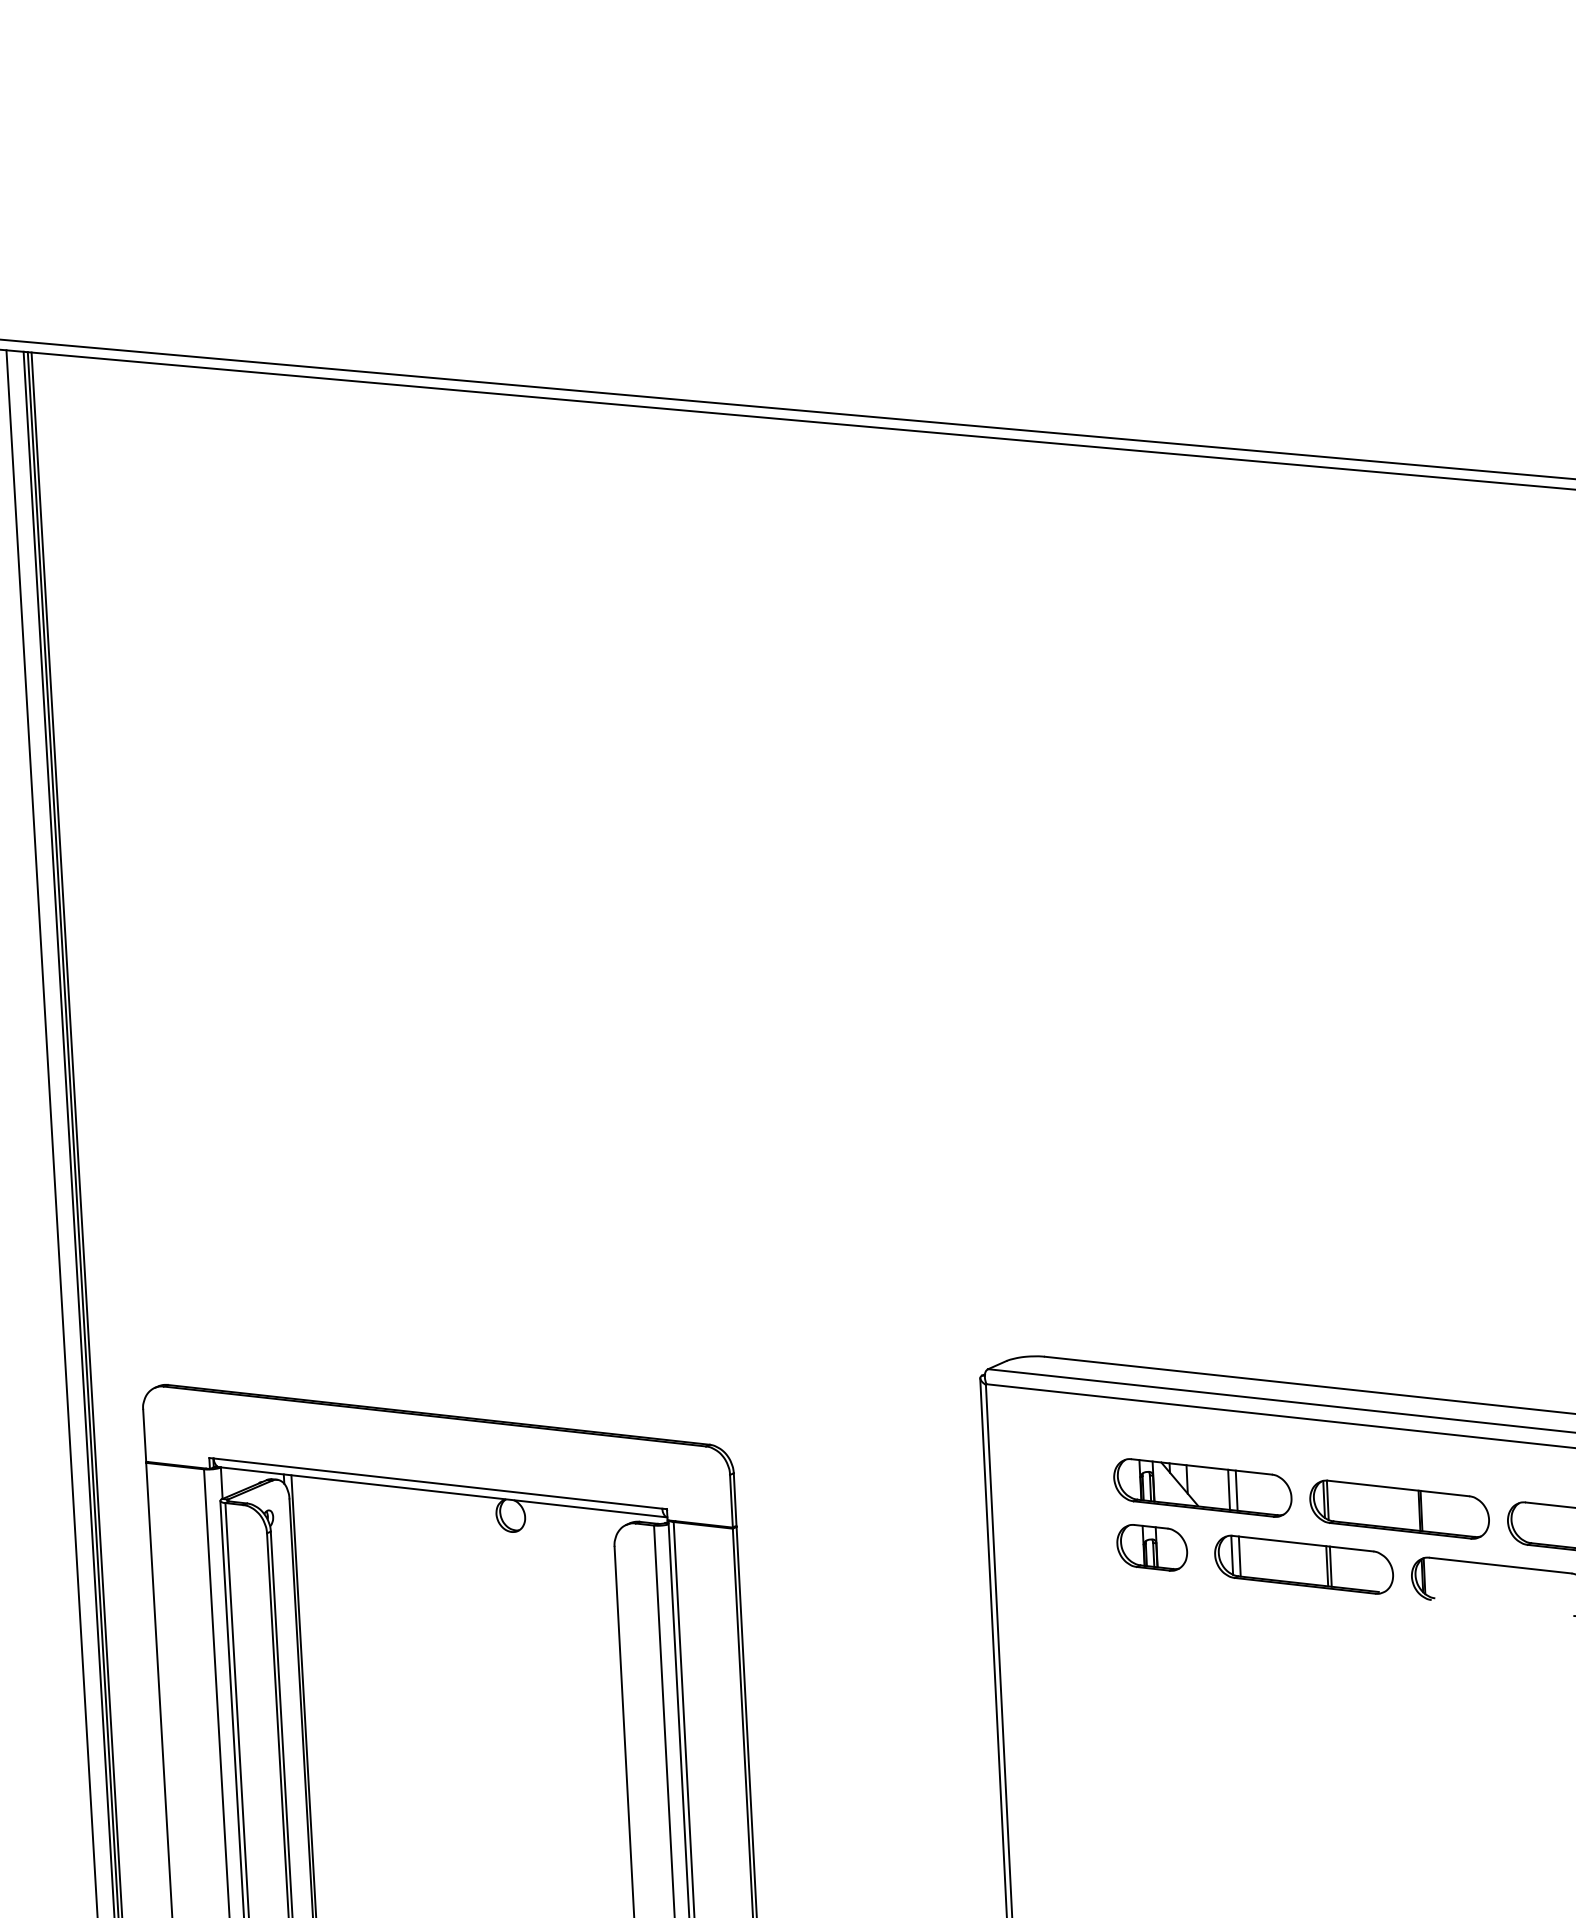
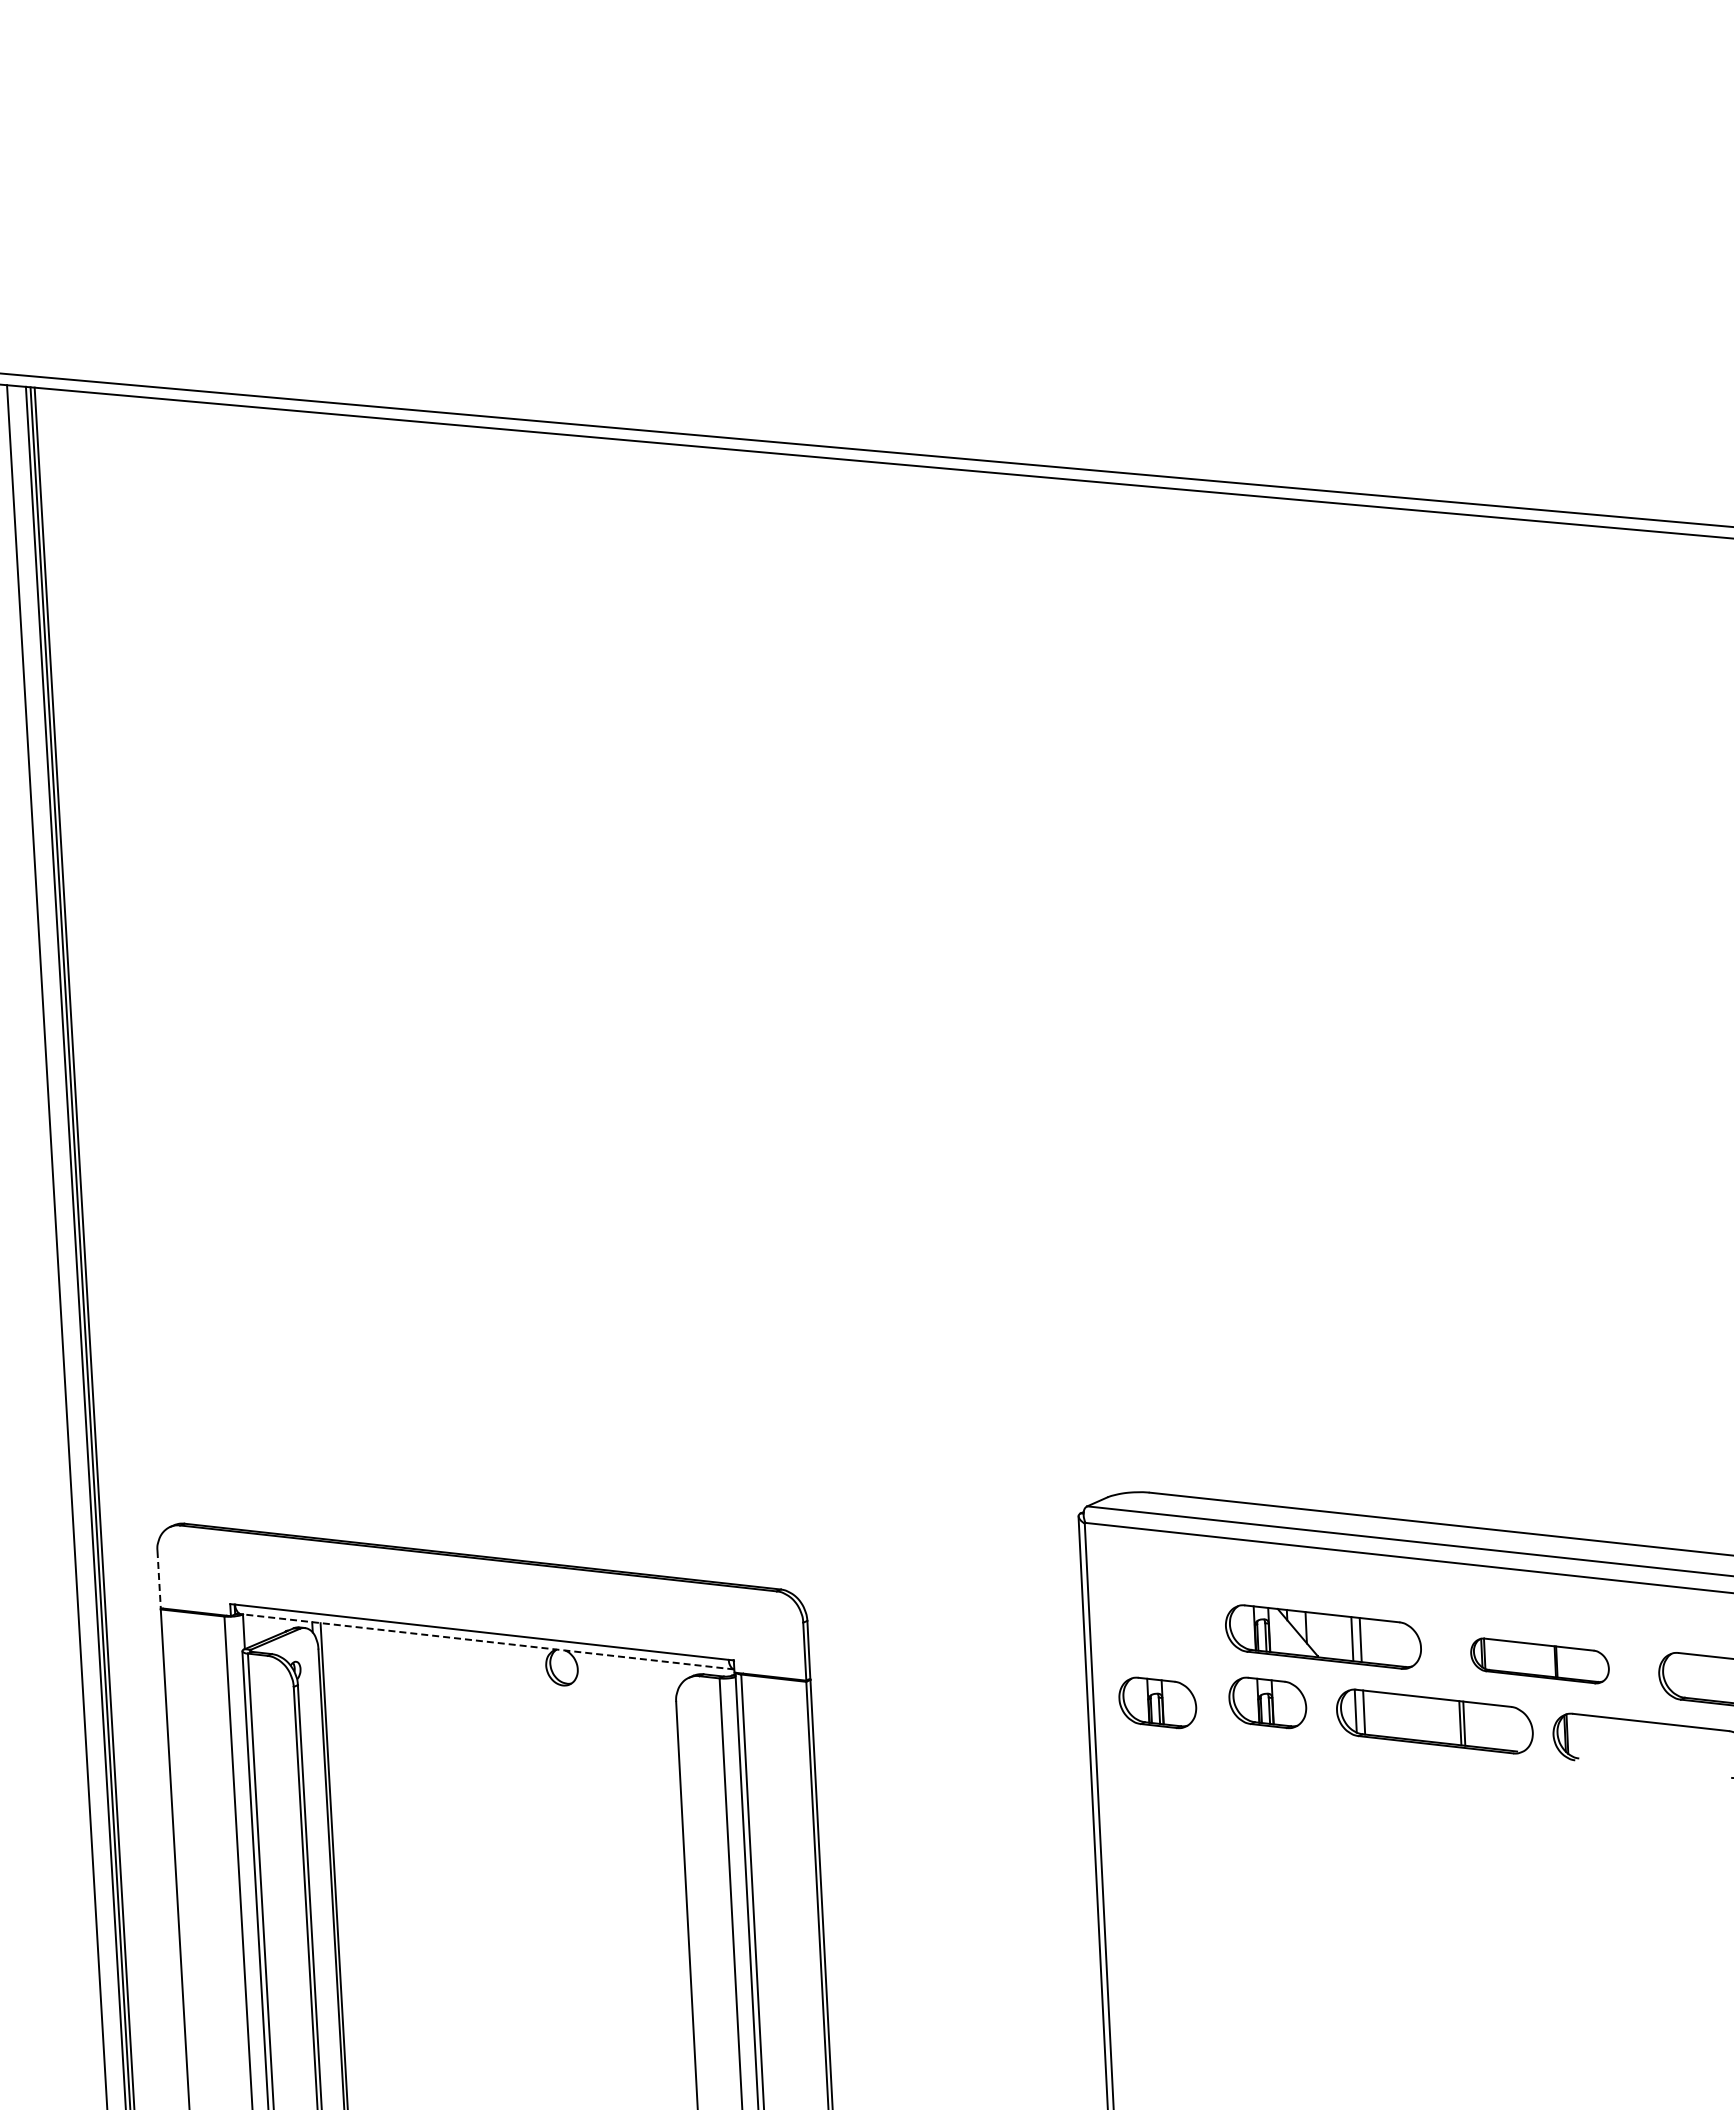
line: (145, 1435) -> (159, 1579), solid -> dashed
line: (443, 1492) -> (487, 1641), solid -> dashed
part: (1399, 1509) -> (1539, 1660), size x0.7
part: (1052, 1547) -> (1157, 1702), added

